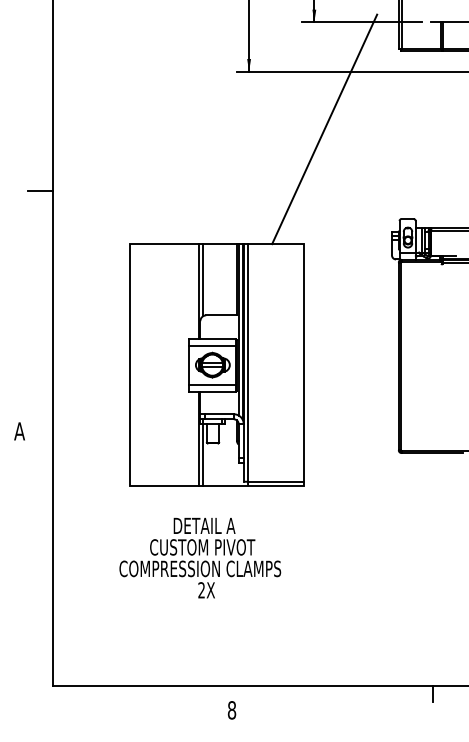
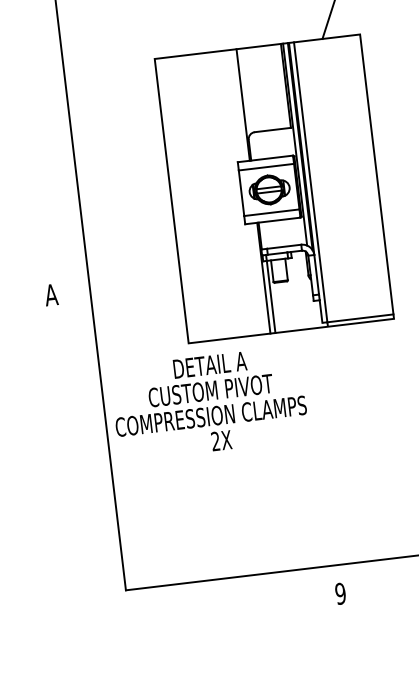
line: (40, 190) -> (42, 8), removed
line: (203, 280) -> (246, 91), removed
text: (200, 557) -> (209, 402), moved
text: (231, 710) -> (340, 594), 8 -> 9

